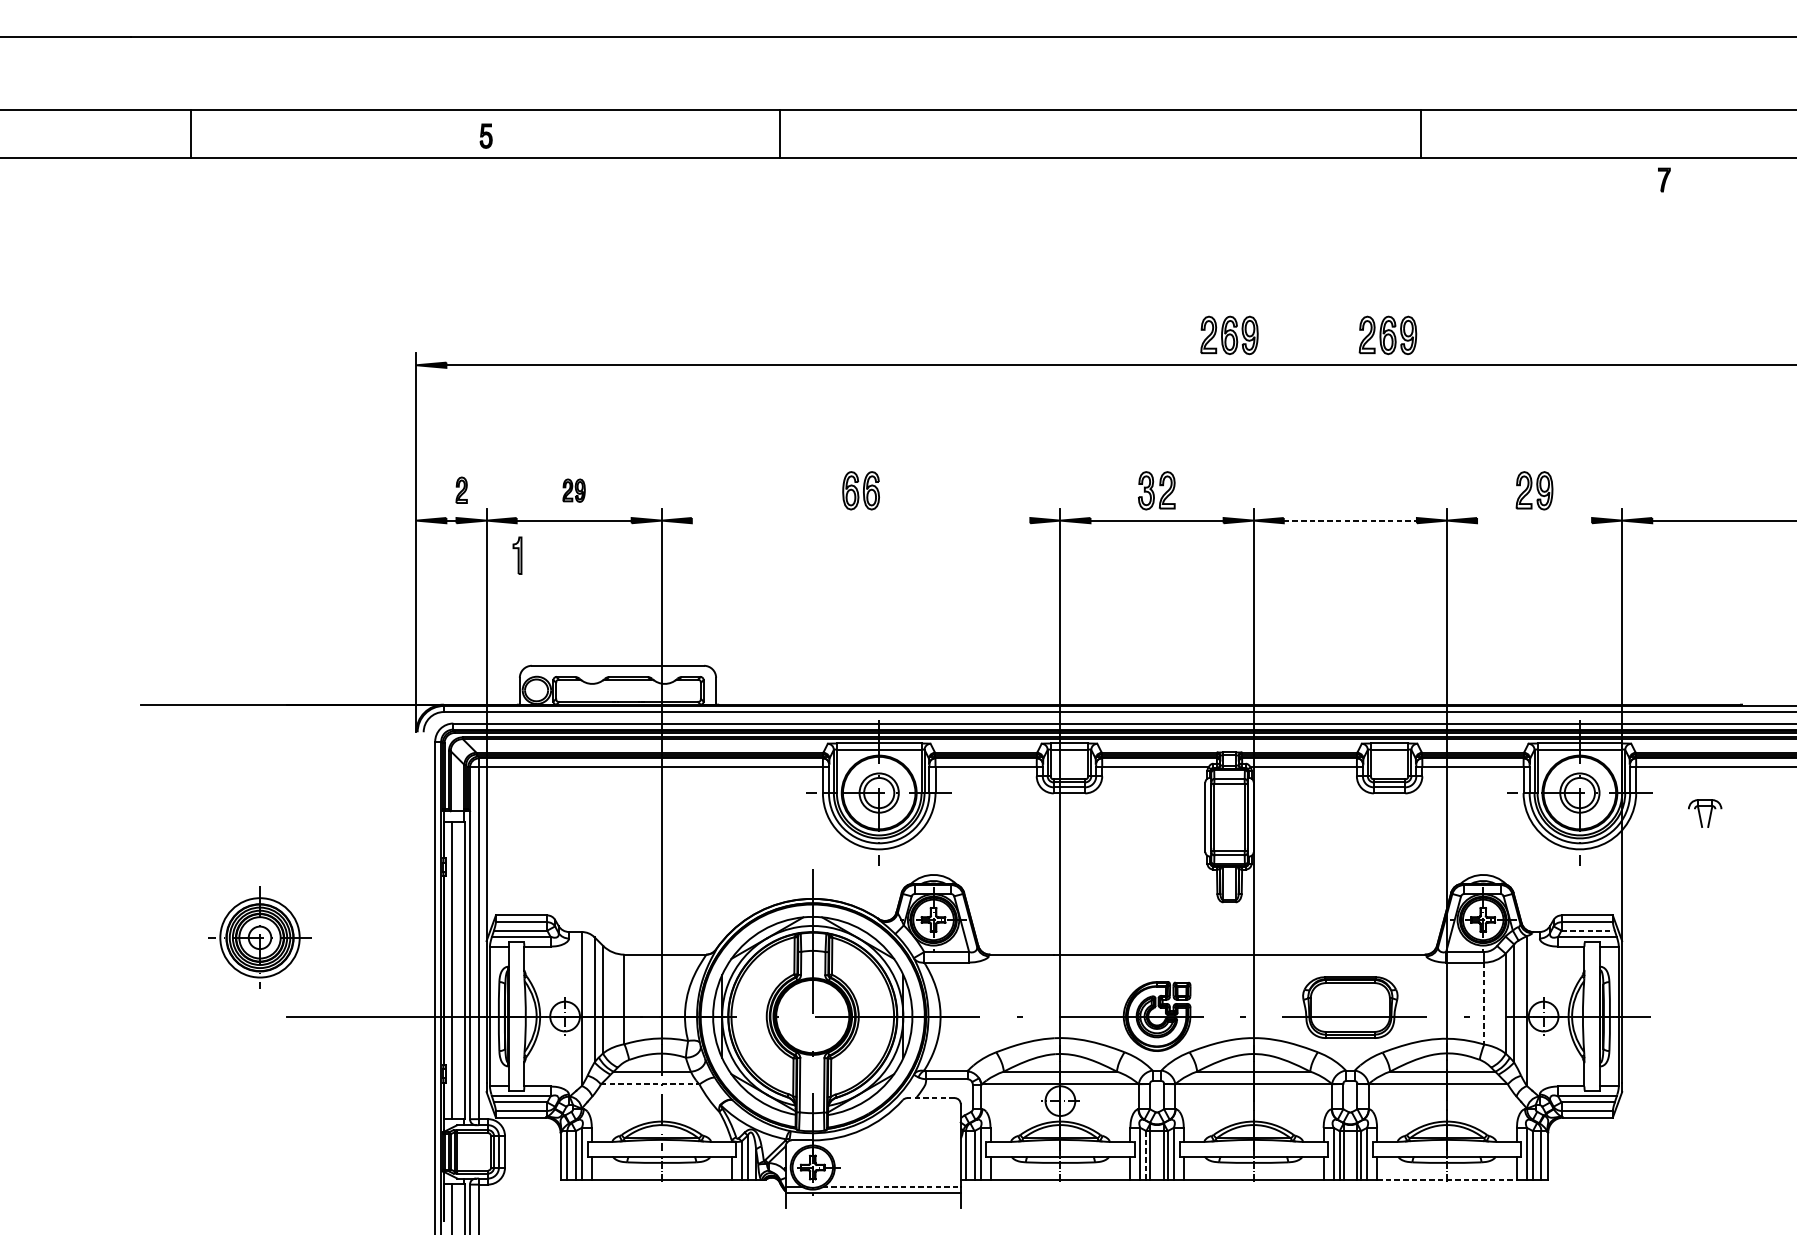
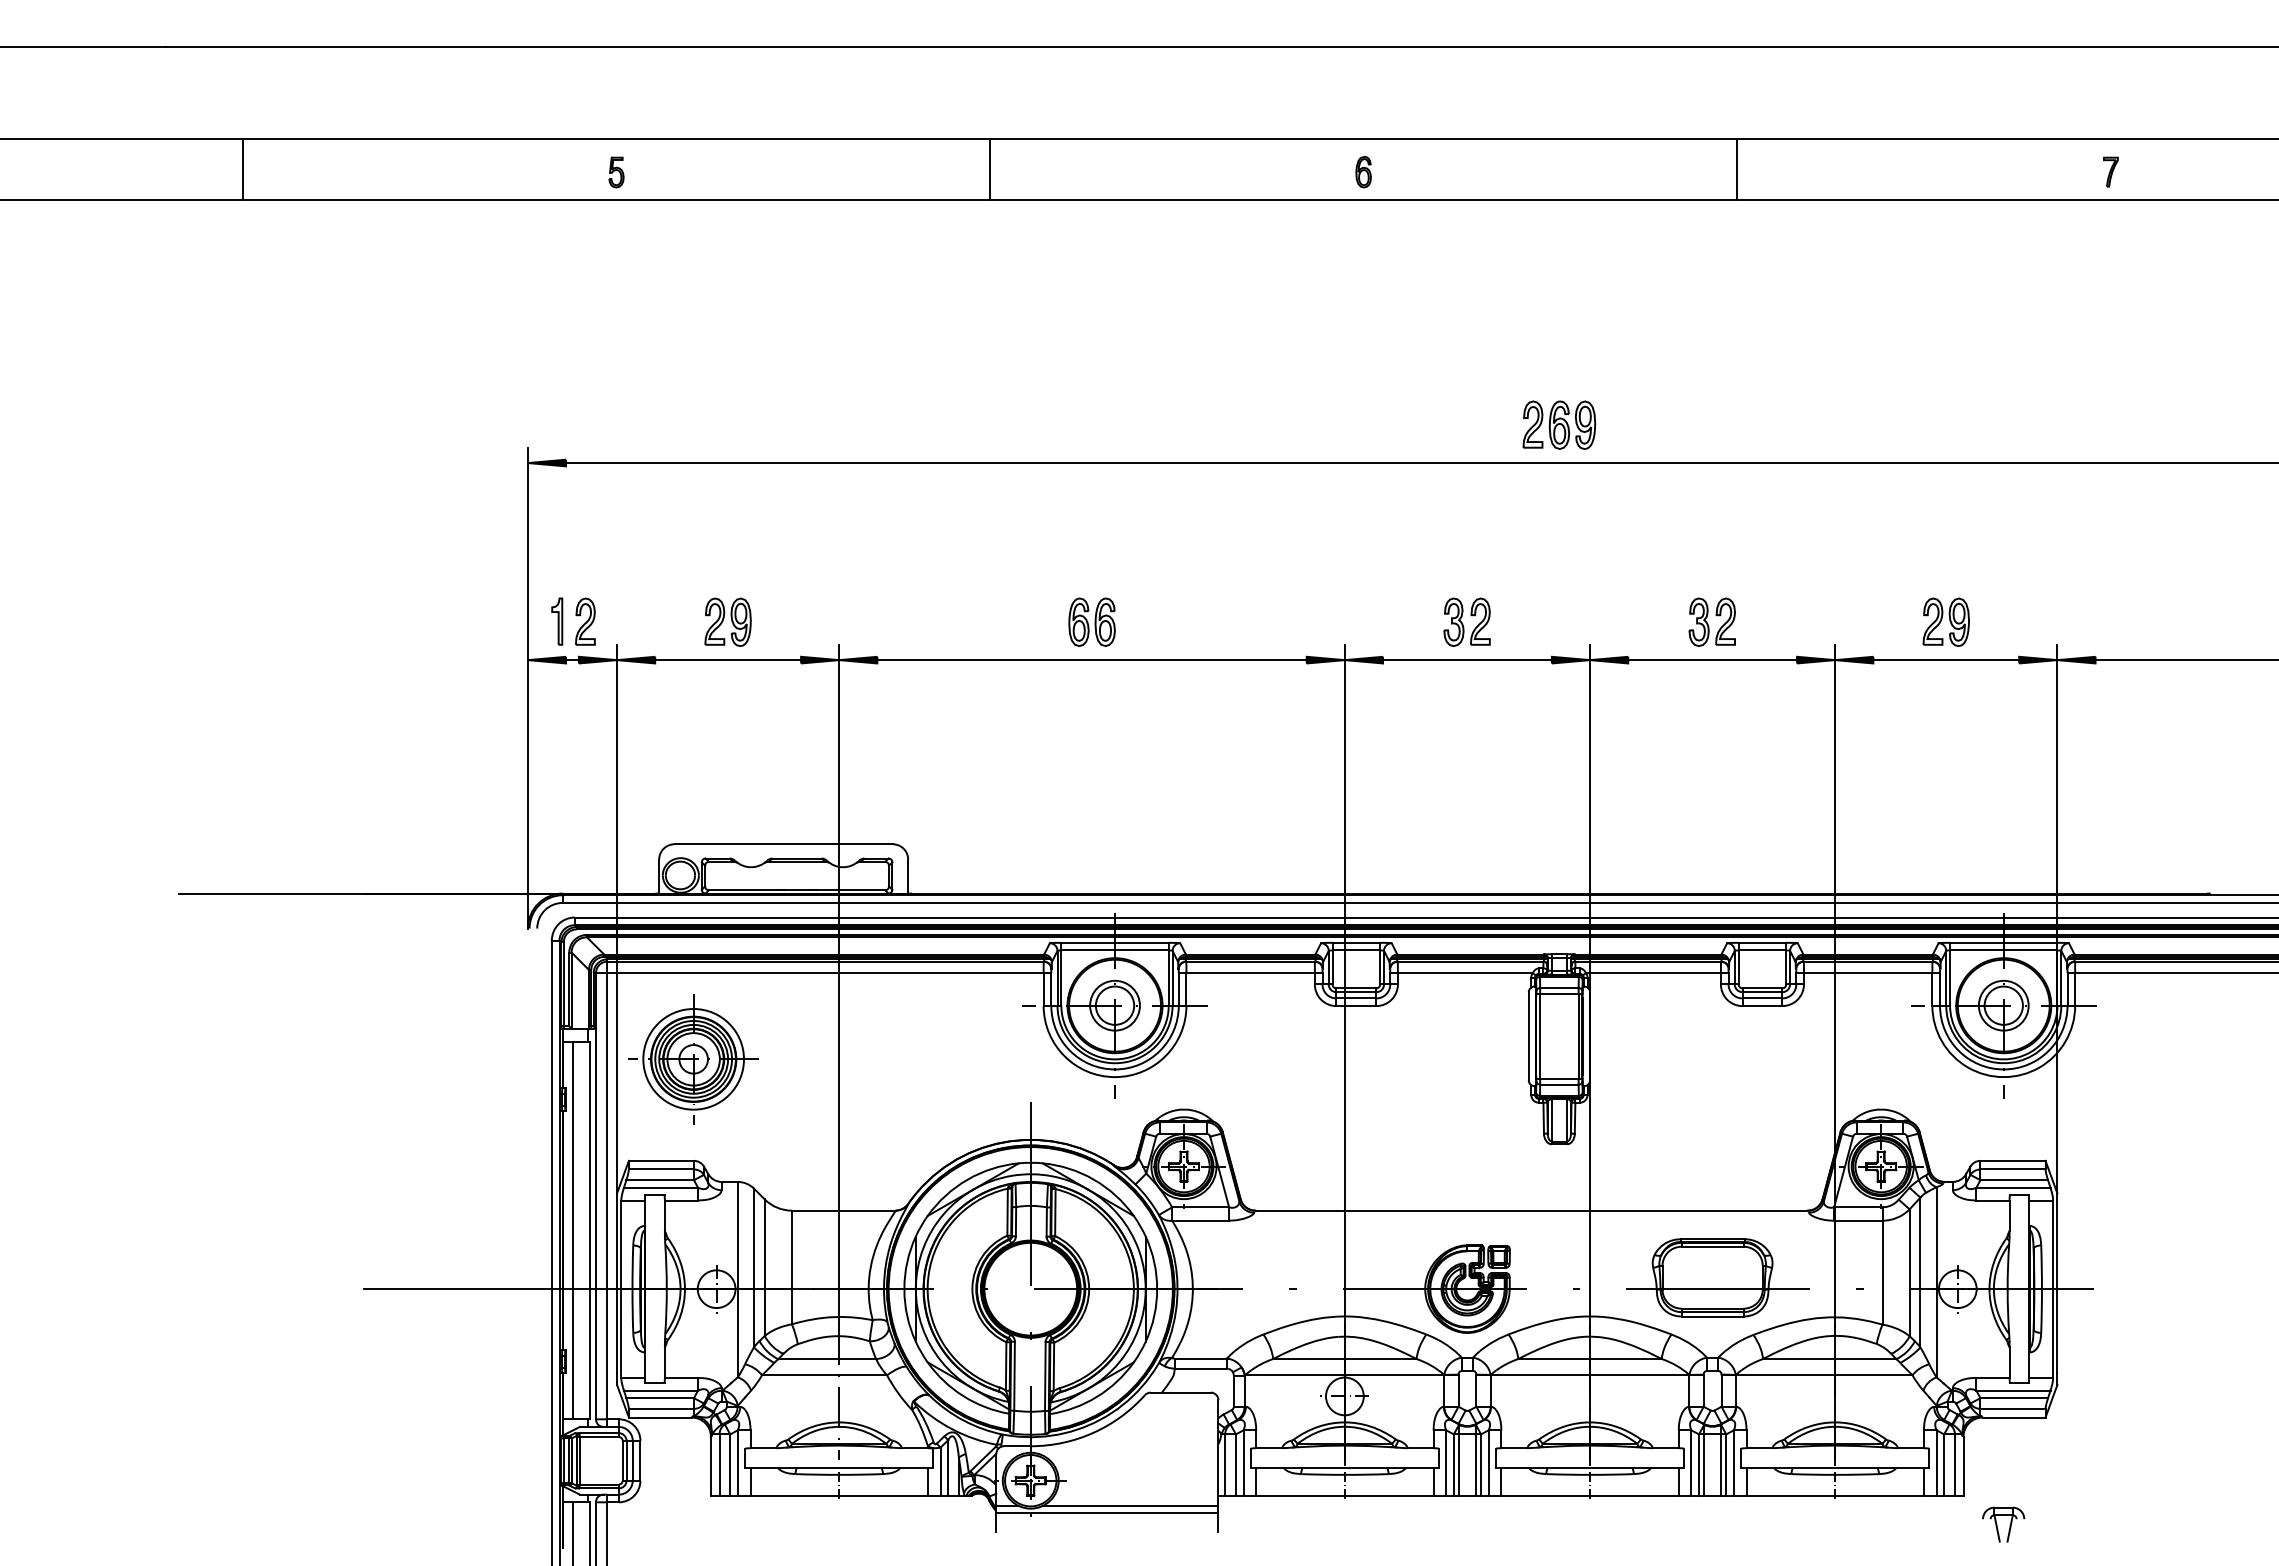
line: (1420, 133) -> (1736, 169), moved
part: (1075, 136) -> (1363, 172), added
part: (1664, 179) -> (2110, 171), moved
part: (1388, 334) -> (1760, 424), removed
part: (461, 490) -> (585, 621), size x1.43
part: (573, 490) -> (727, 621), size x1.67
part: (1349, 490) -> (1711, 621), added
line: (860, 520) -> (1091, 660), added
line: (1351, 520) -> (1713, 660), dashed -> solid
line: (1534, 520) -> (1946, 660), added
part: (517, 555) -> (557, 621), moved
part: (1705, 813) -> (2003, 1524), moved
line: (1588, 930) -> (2014, 1180), dashed -> solid
part: (259, 937) -> (693, 1059), moved
line: (1484, 1003) -> (1882, 1272), dashed -> solid
line: (650, 1084) -> (824, 1375), dashed -> solid
line: (930, 1098) -> (1180, 1392), dashed -> solid
line: (1146, 1155) -> (1453, 1465), dashed -> solid
line: (1447, 1180) -> (1835, 1496), dashed -> solid
line: (892, 1187) -> (1131, 1505), dashed -> solid

